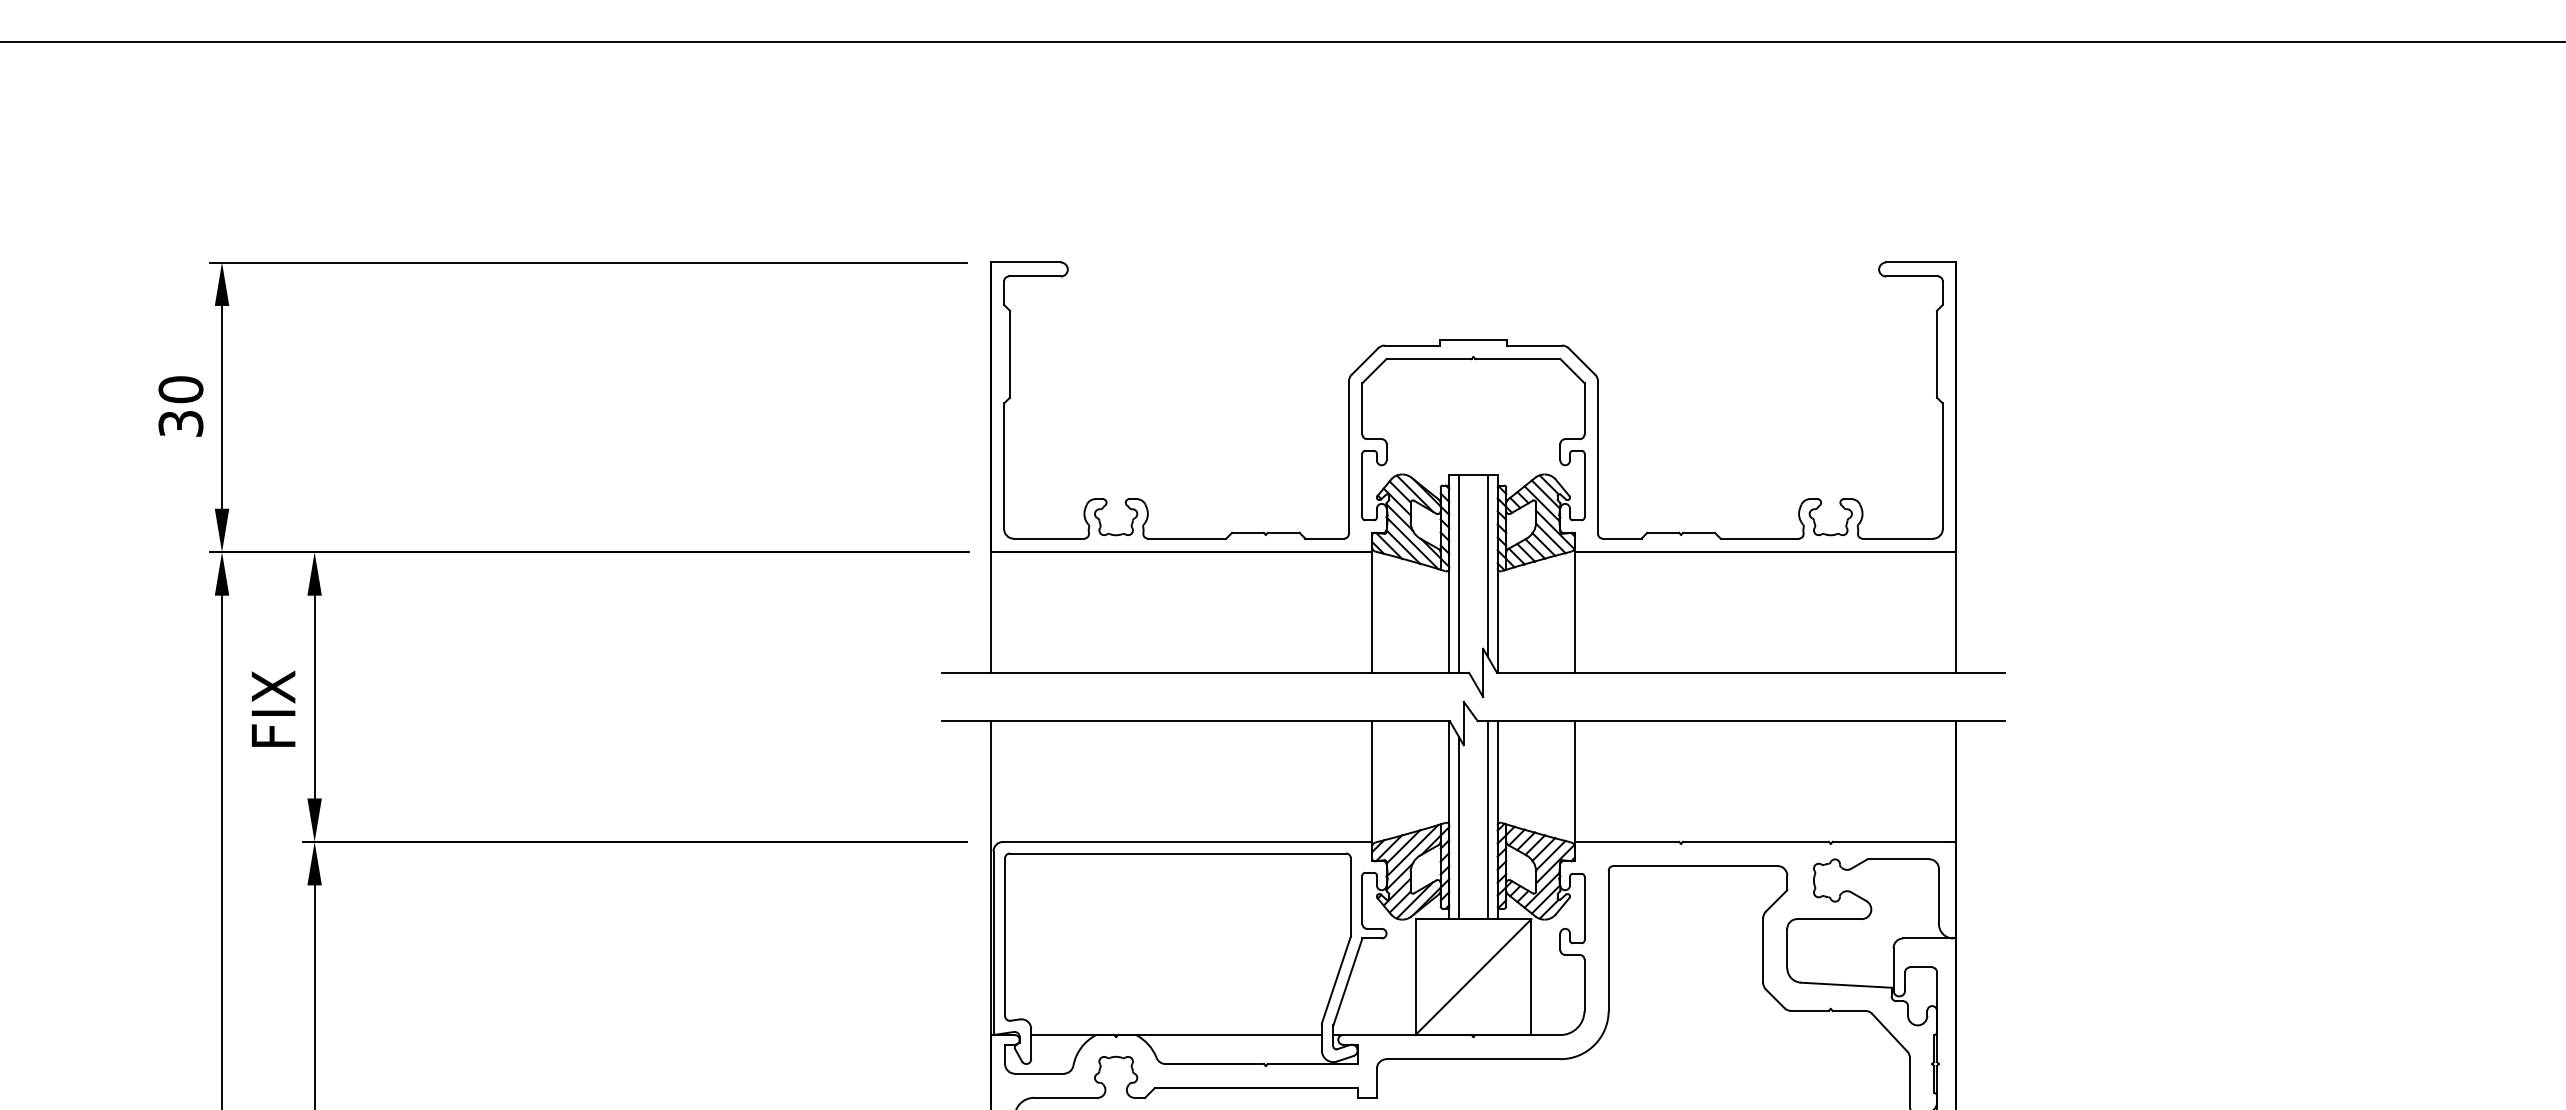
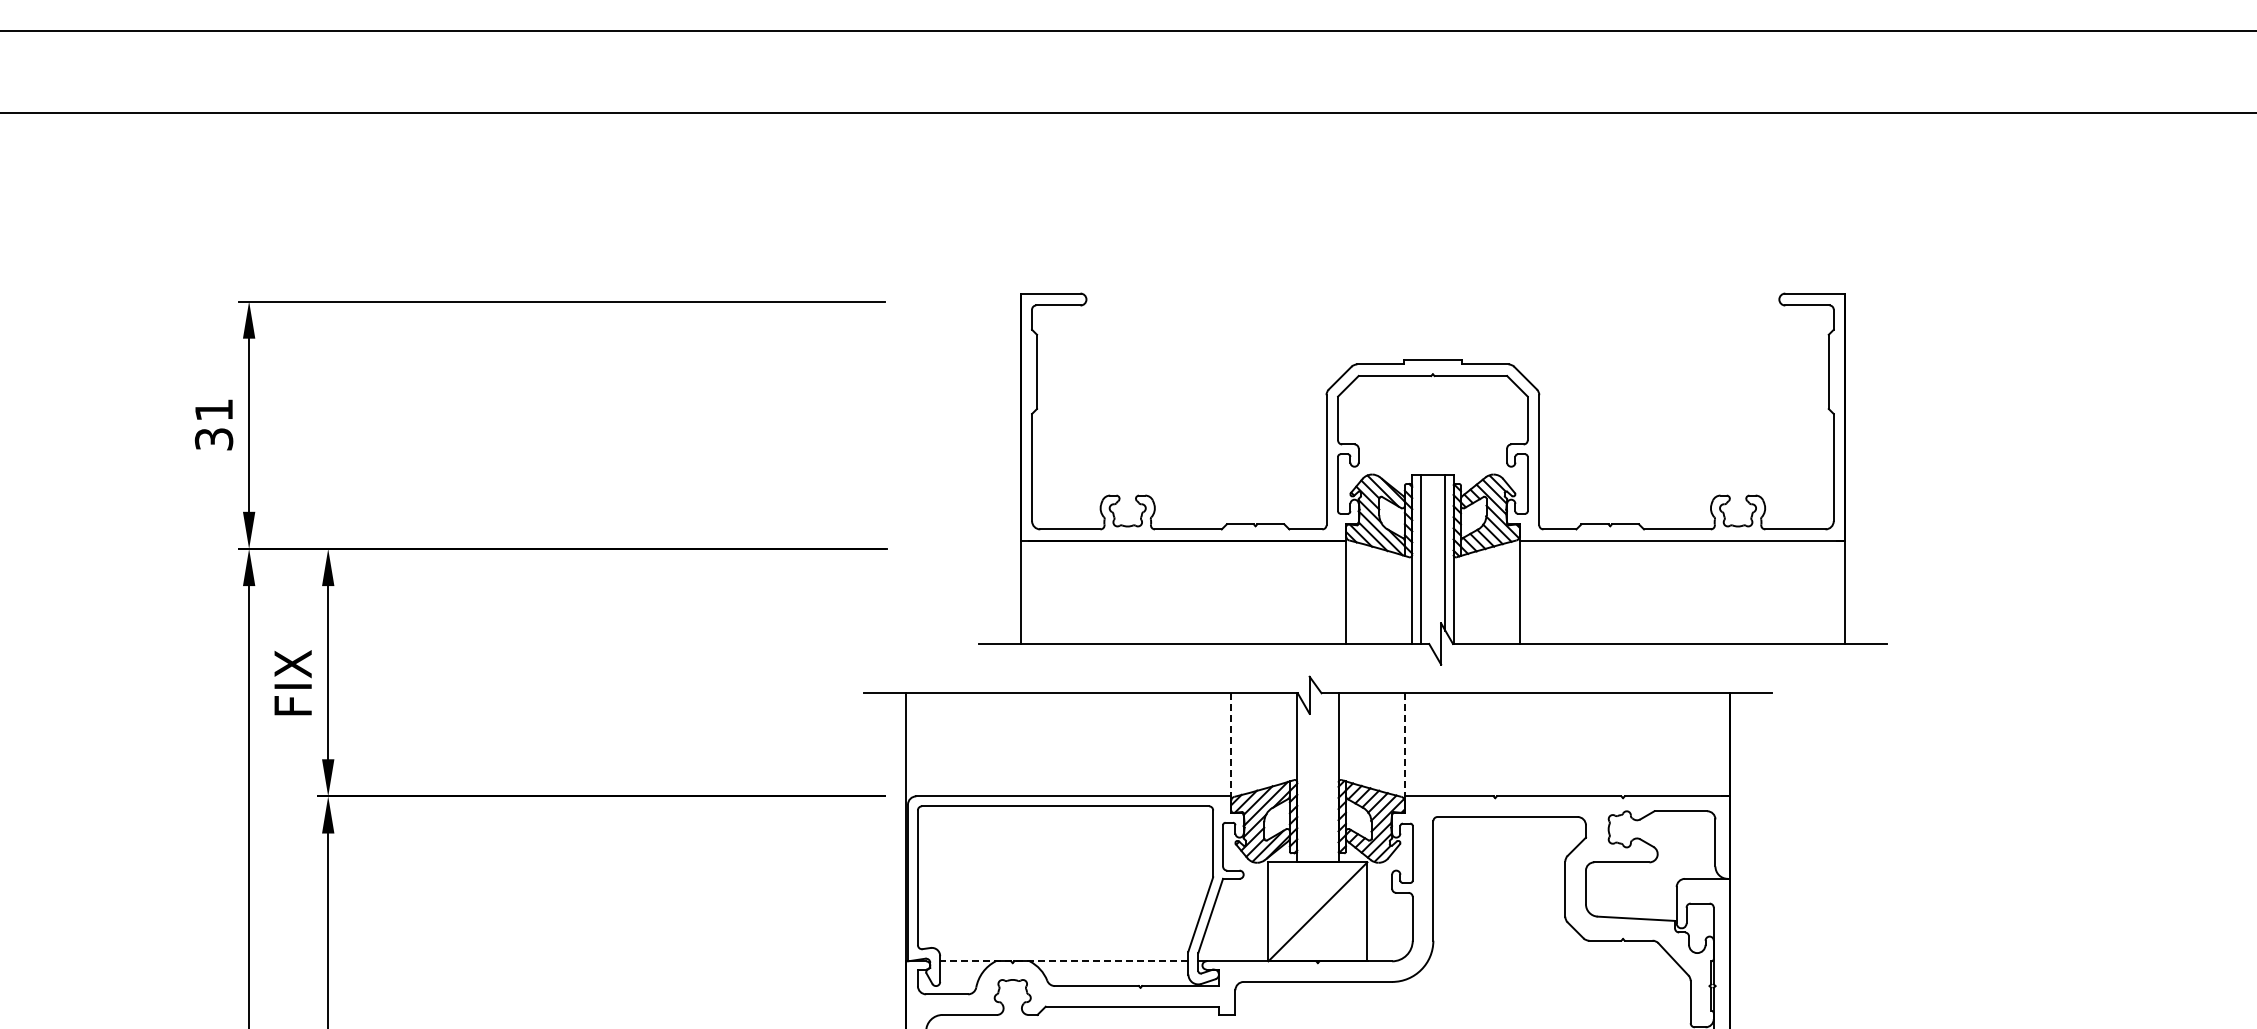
text: (180, 388) -> (213, 409), 30 -> 31
part: (1472, 479) -> (1432, 478), moved
line: (1372, 781) -> (1231, 744), solid -> dashed
line: (1574, 781) -> (1404, 744), solid -> dashed
line: (1488, 819) -> (1330, 777), removed
line: (1458, 827) -> (1305, 784), removed
line: (1175, 1035) -> (1063, 961), solid -> dashed

